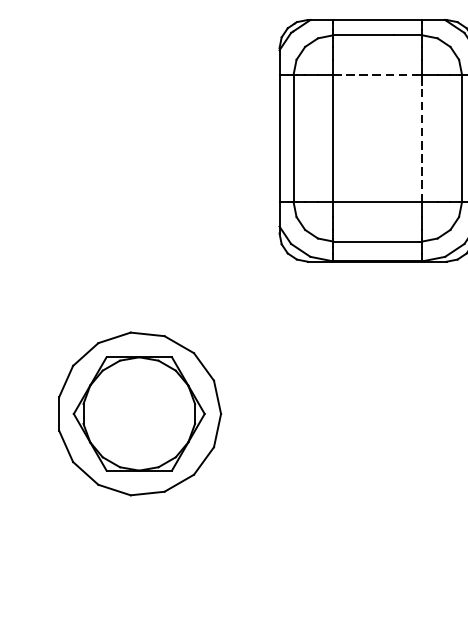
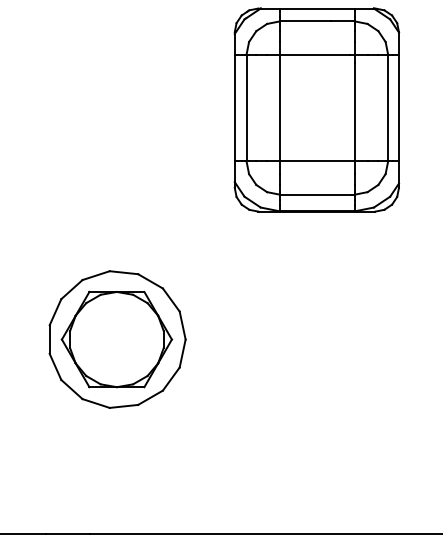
line: (375, 74) -> (315, 54), dashed -> solid
line: (422, 142) -> (354, 111), dashed -> solid

